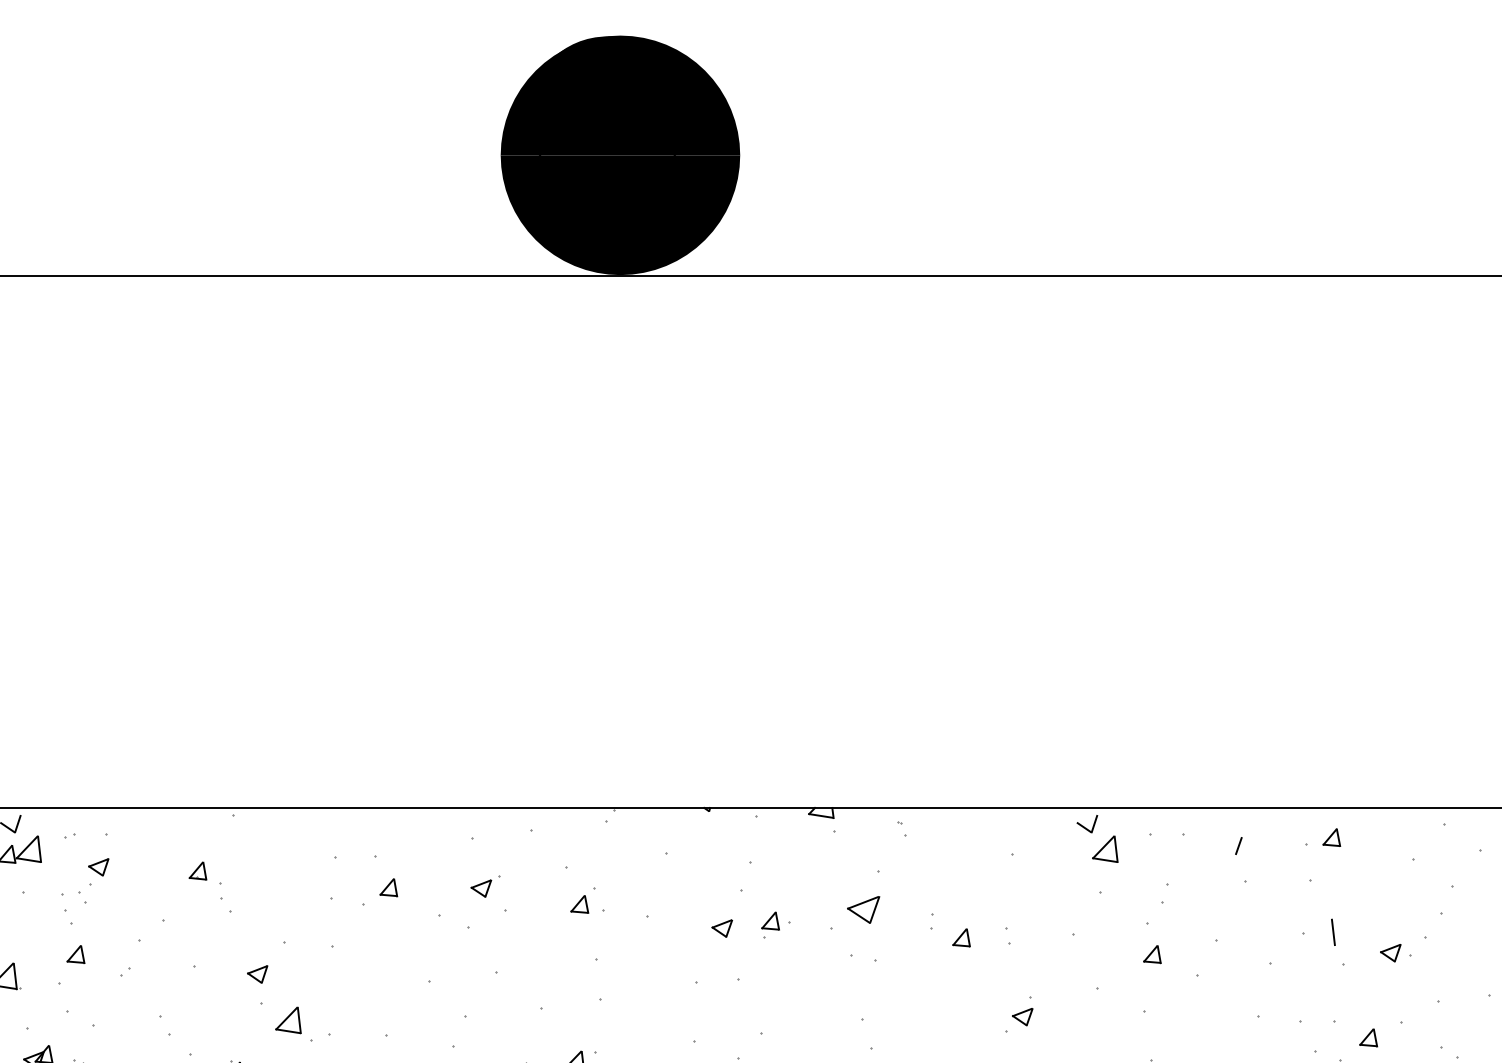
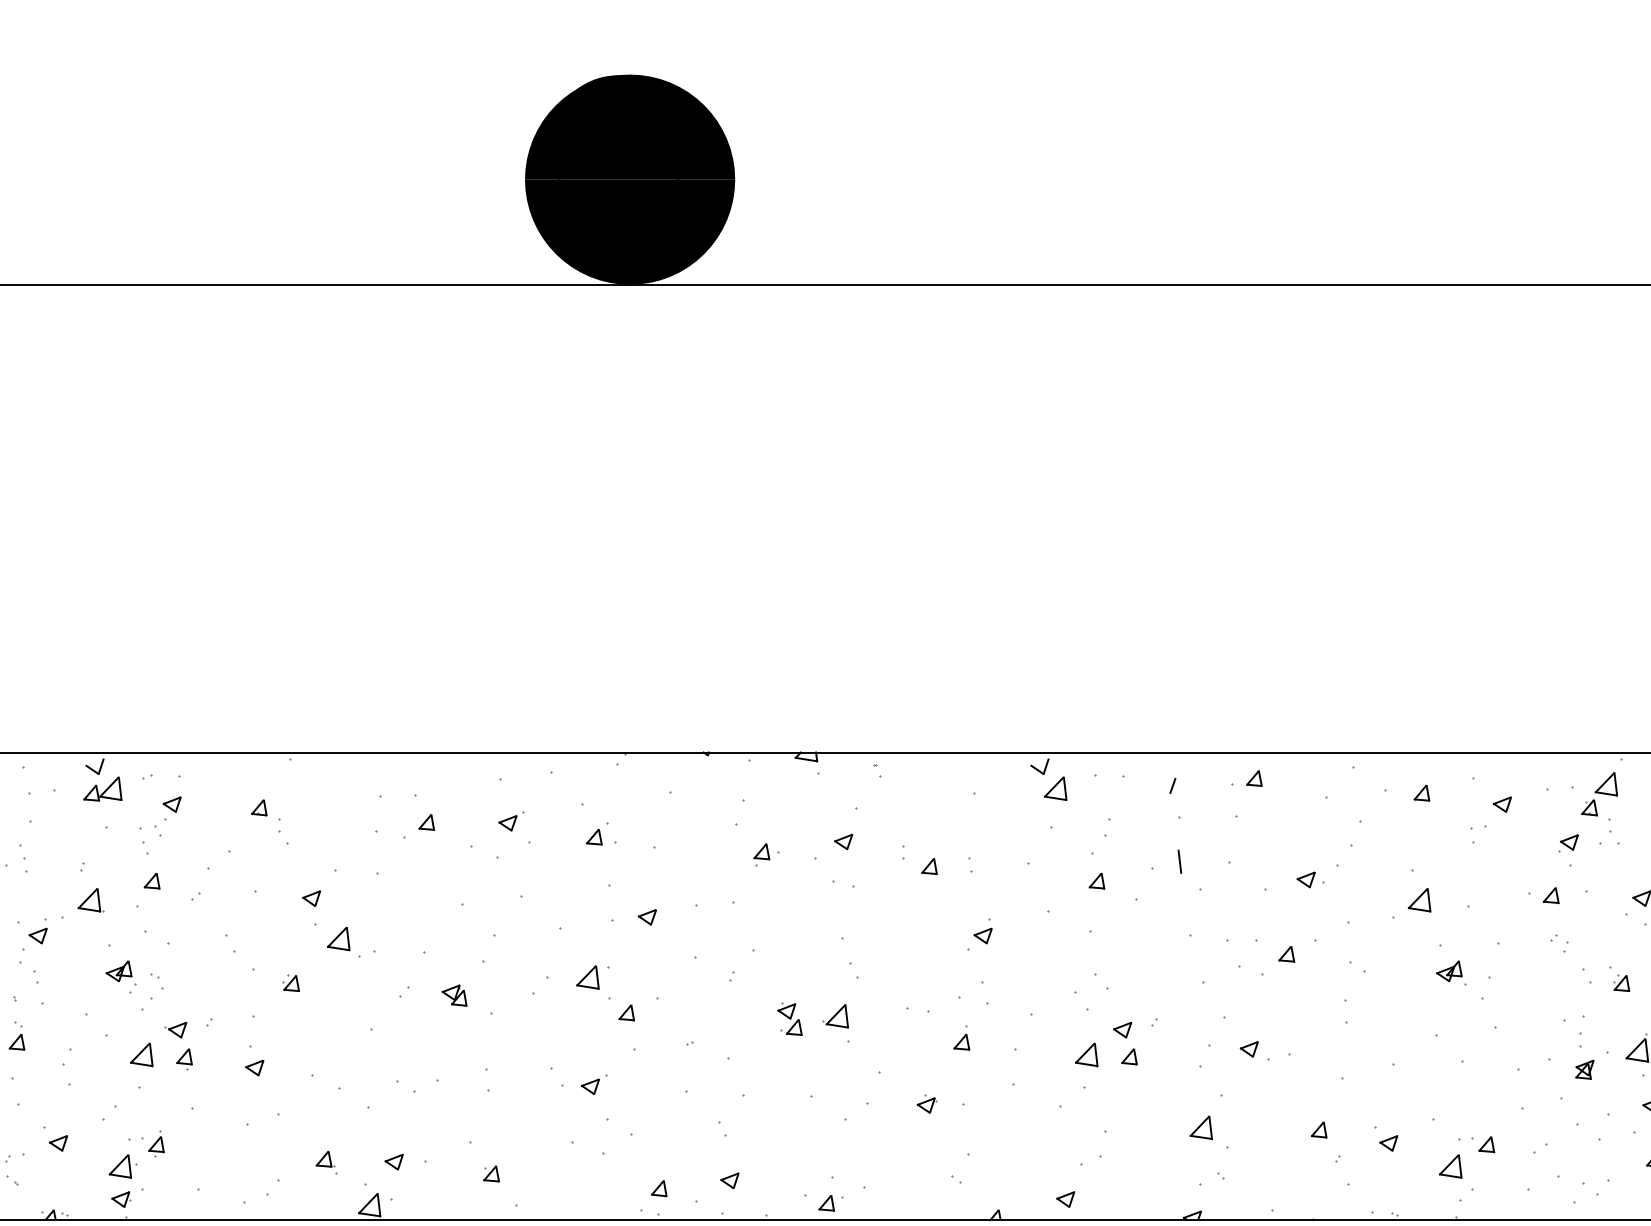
part: (863, 909) -> (843, 841), size x0.62
part: (721, 928) -> (646, 917), moved
line: (1332, 932) -> (1179, 861), moved

